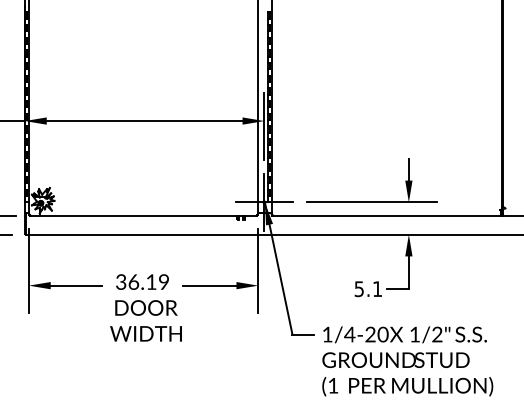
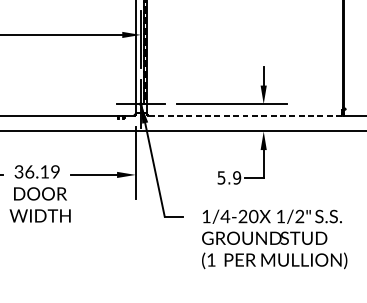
line: (386, 215) -> (244, 115), solid -> dashed
text: (377, 289) -> (237, 178), 5.1 -> 5.9
text: (407, 361) -> (274, 239), moved

